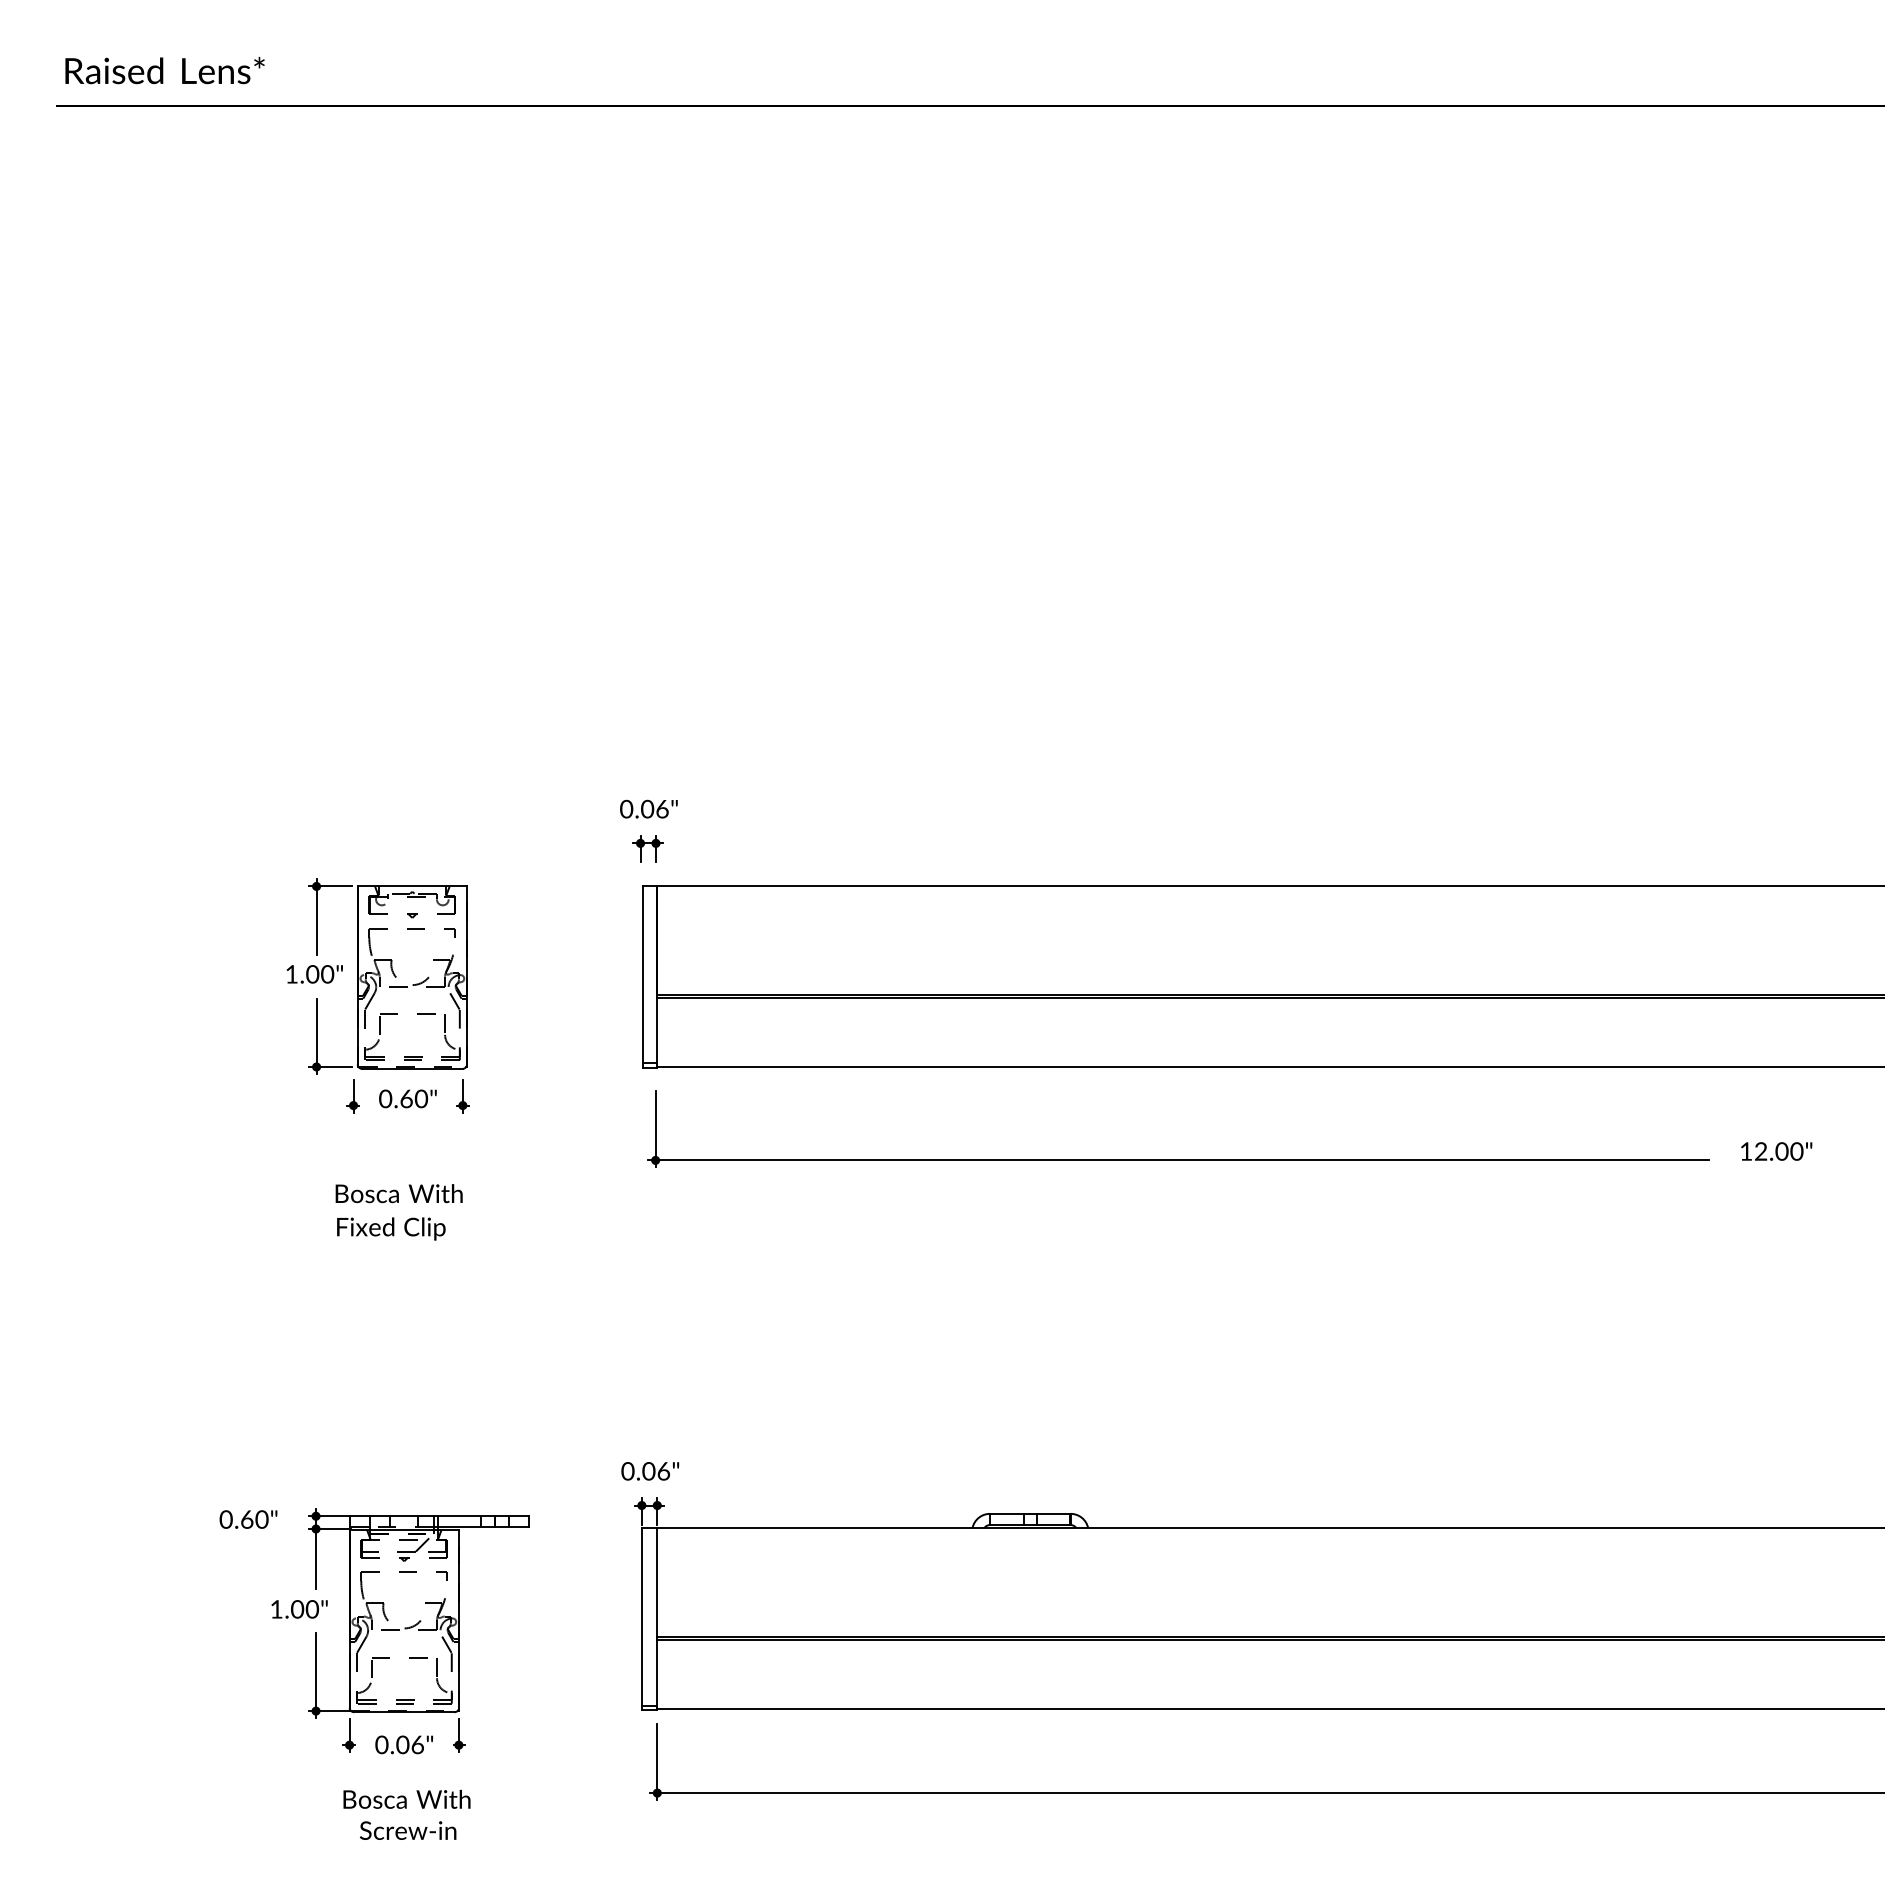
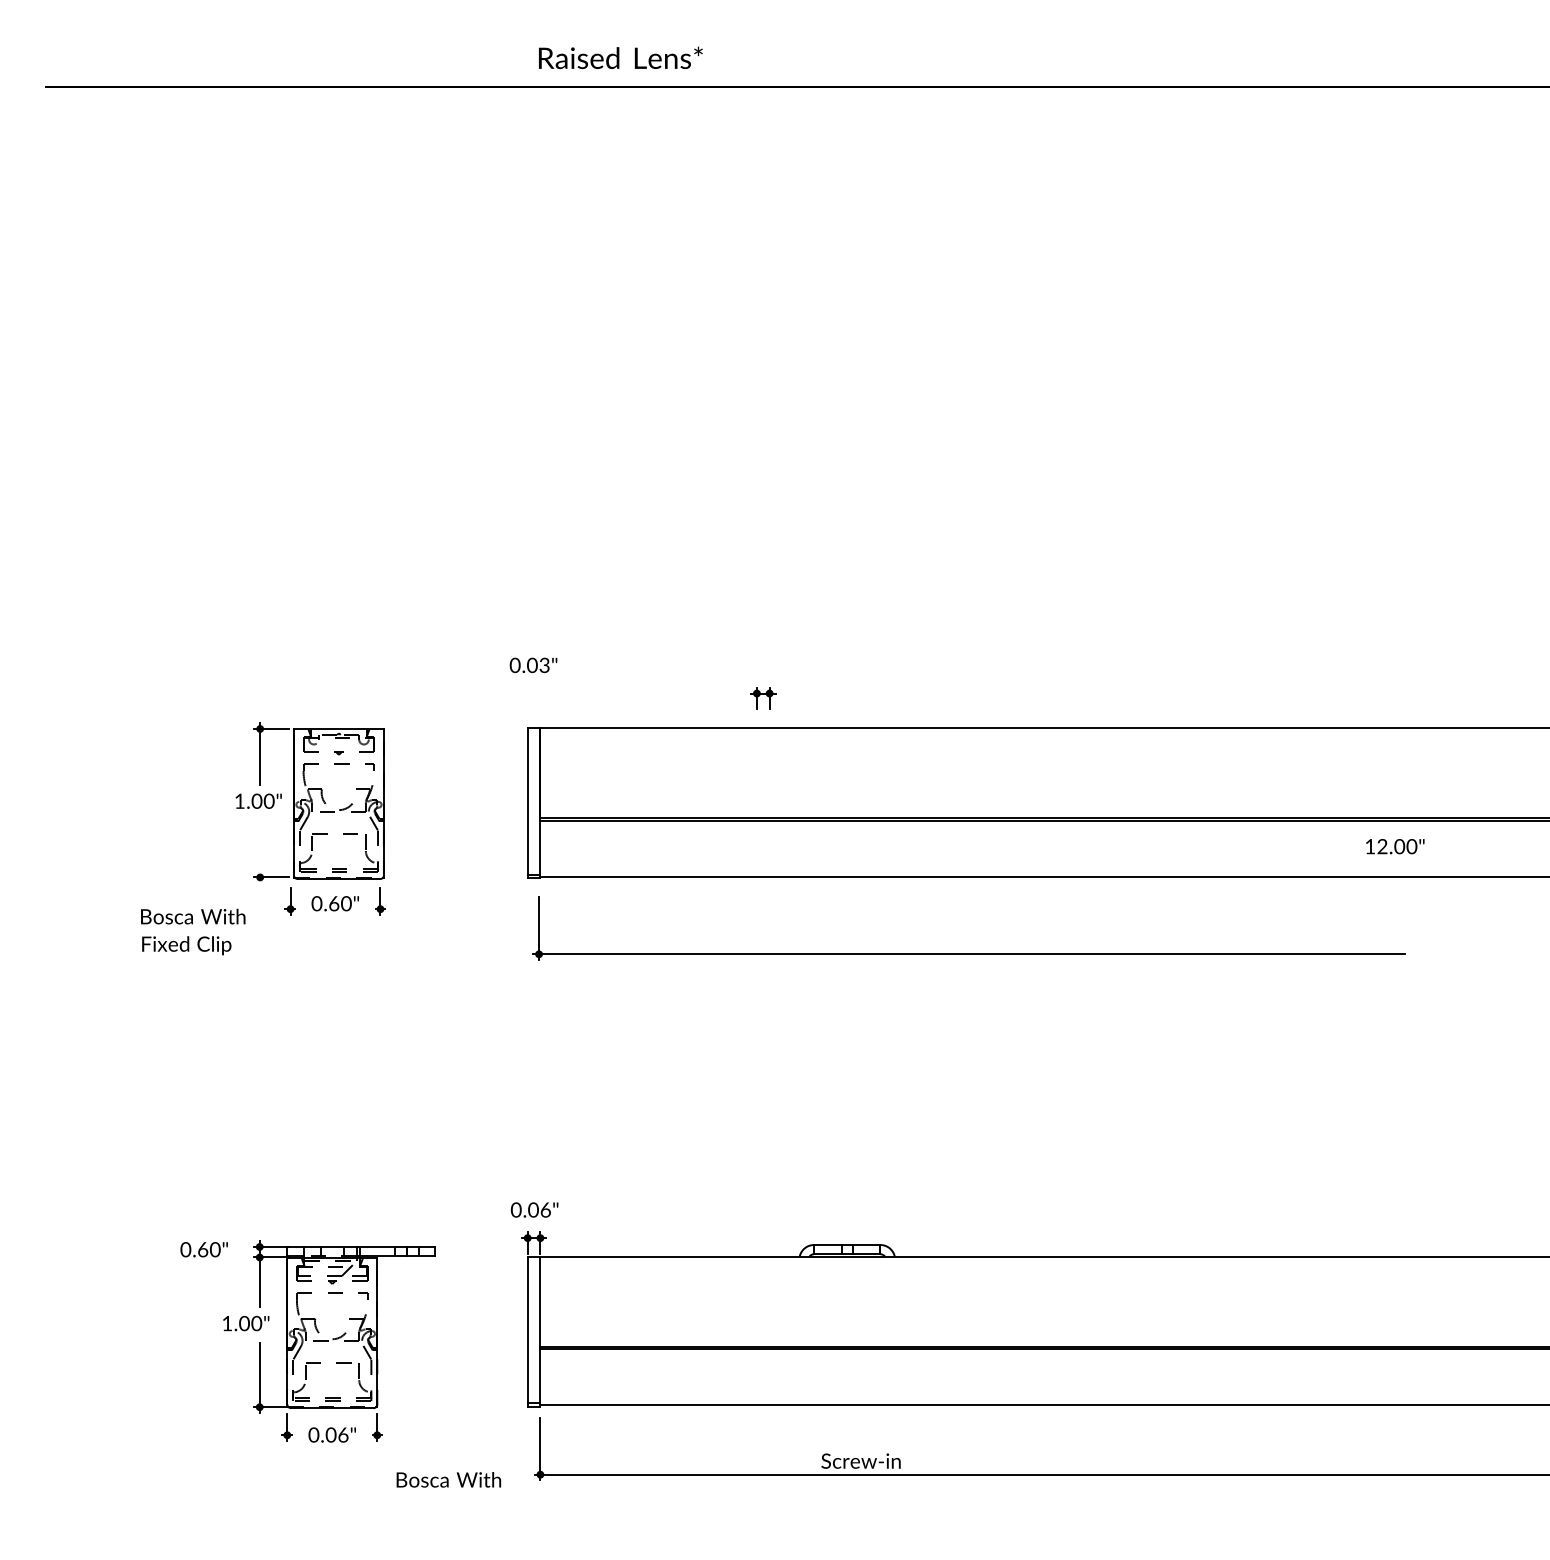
text: (164, 70) -> (620, 57), moved
text: (662, 808) -> (544, 664), 0.06" -> 0.03"
part: (647, 848) -> (762, 697), moved
line: (316, 1036) -> (260, 852), removed
text: (1776, 1151) -> (1395, 846), moved
text: (398, 1212) -> (192, 932), moved
text: (406, 1798) -> (448, 1479), moved
text: (408, 1830) -> (861, 1461), moved

